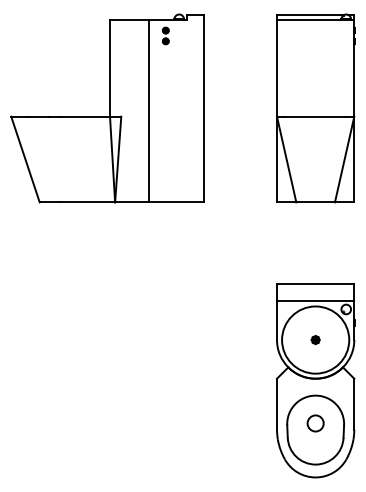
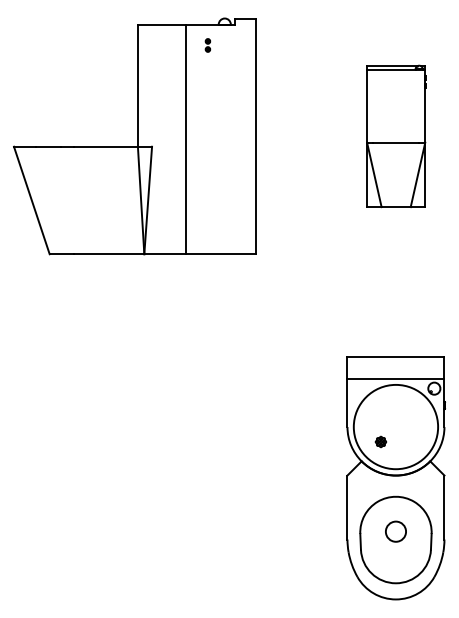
part: (165, 36) -> (207, 45), size x0.6
part: (316, 108) -> (396, 136), size x0.6
part: (315, 339) -> (380, 441), moved

